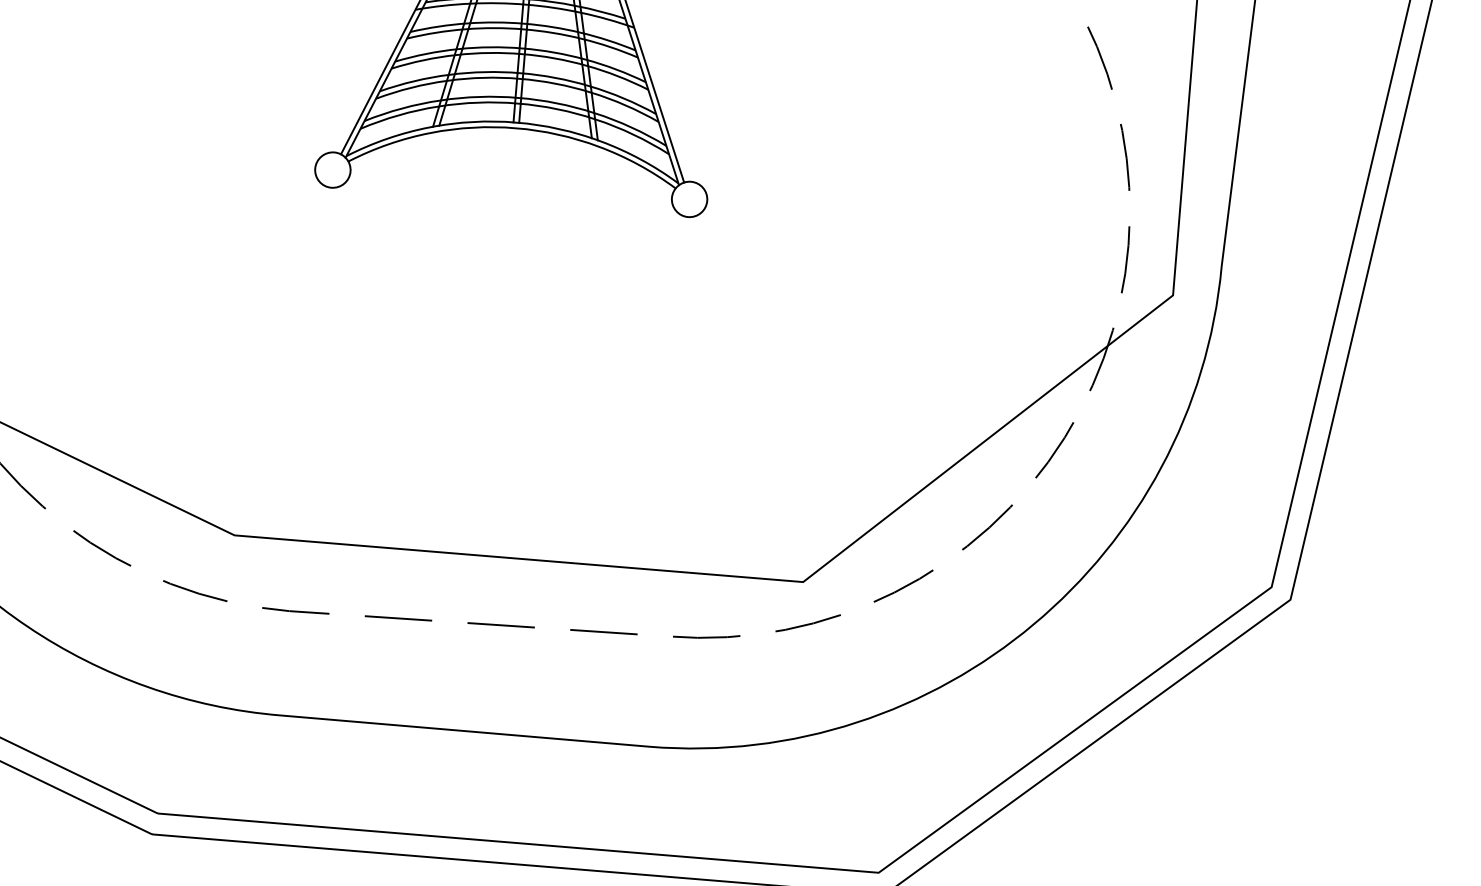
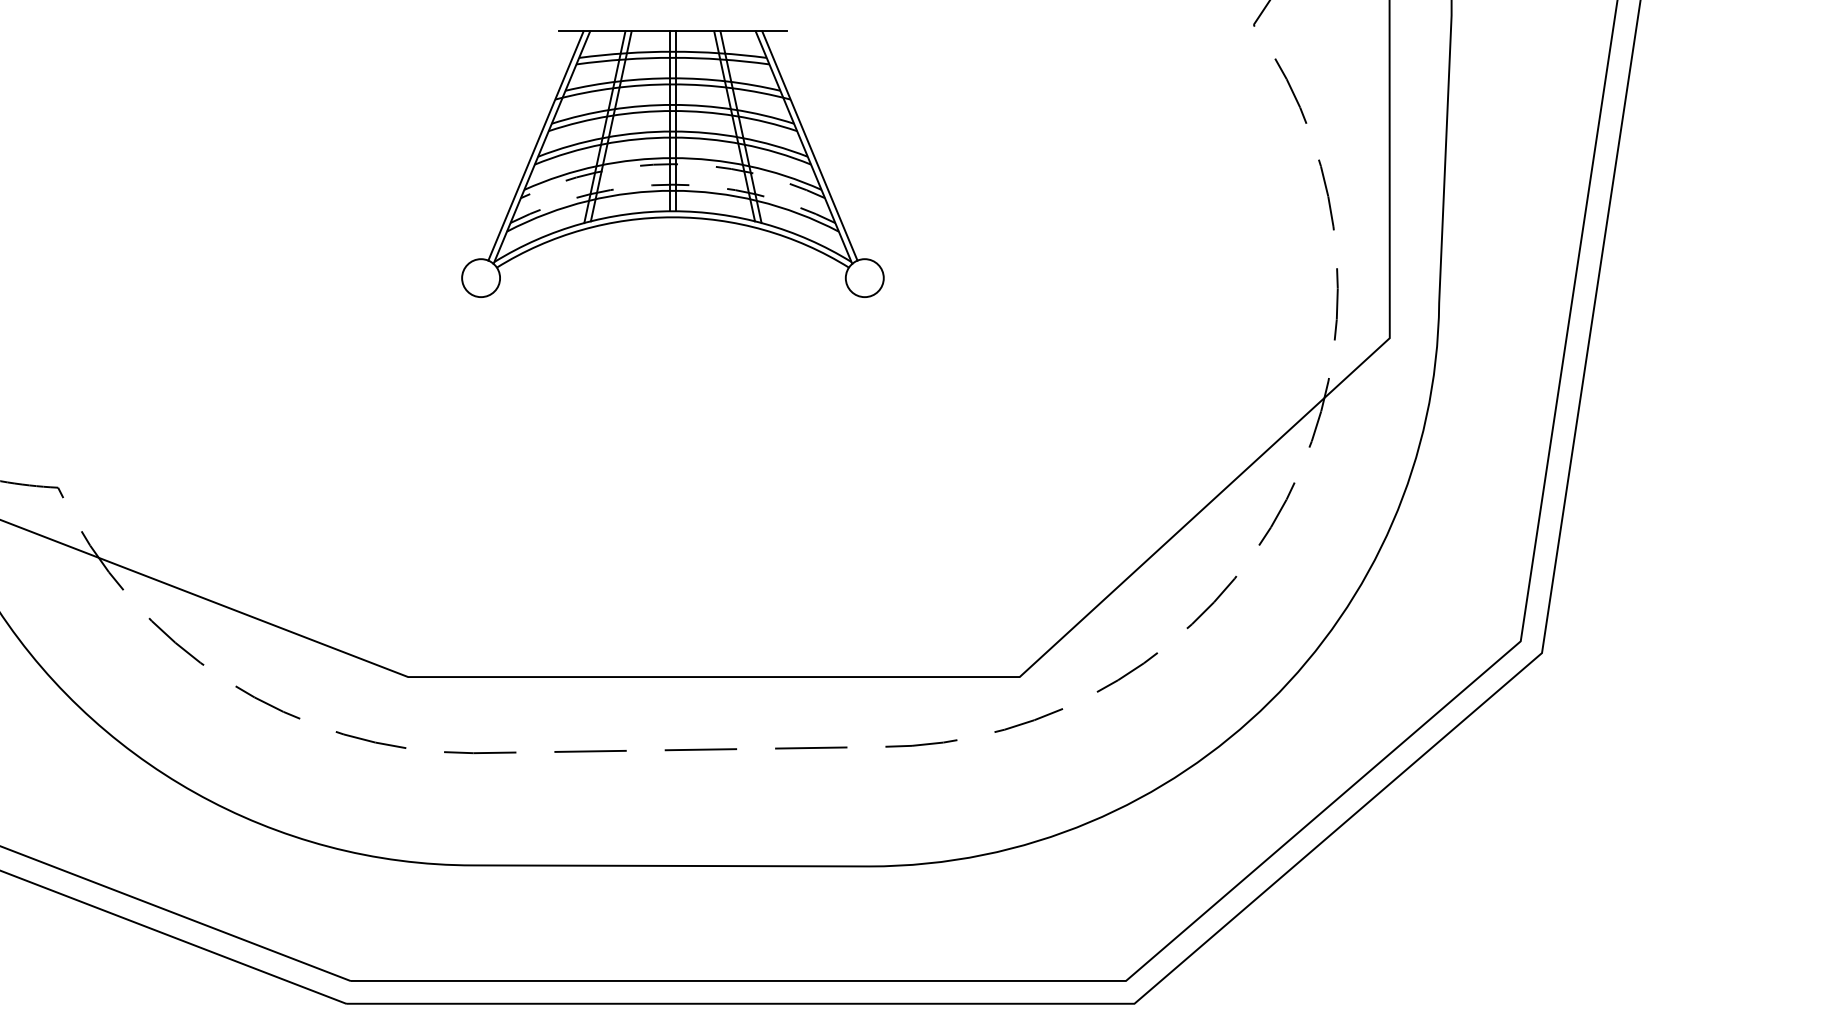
arc: (519, 79) -> (672, 164), solid -> dashed
arc: (518, 97) -> (673, 184), solid -> dashed

